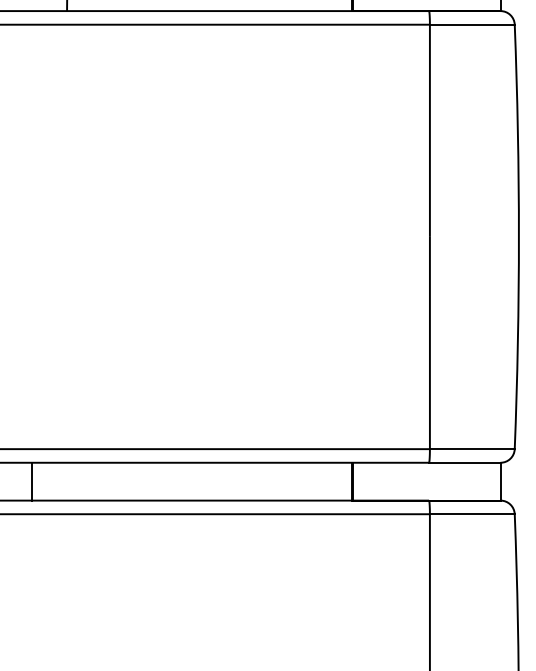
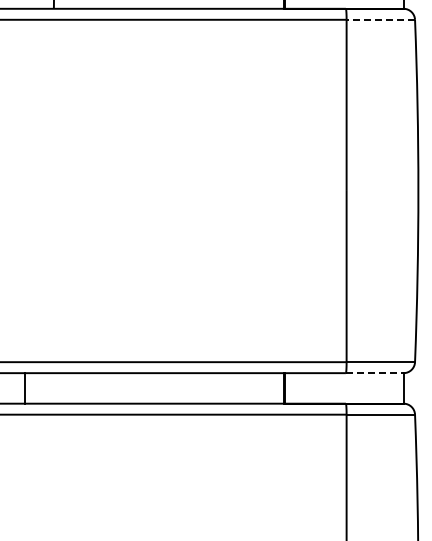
line: (471, 24) -> (380, 19), solid -> dashed
line: (464, 463) -> (374, 373), solid -> dashed

